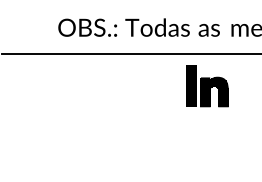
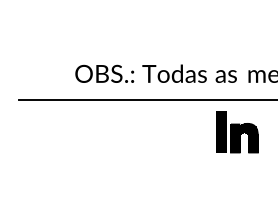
part: (207, 86) -> (237, 132), moved

